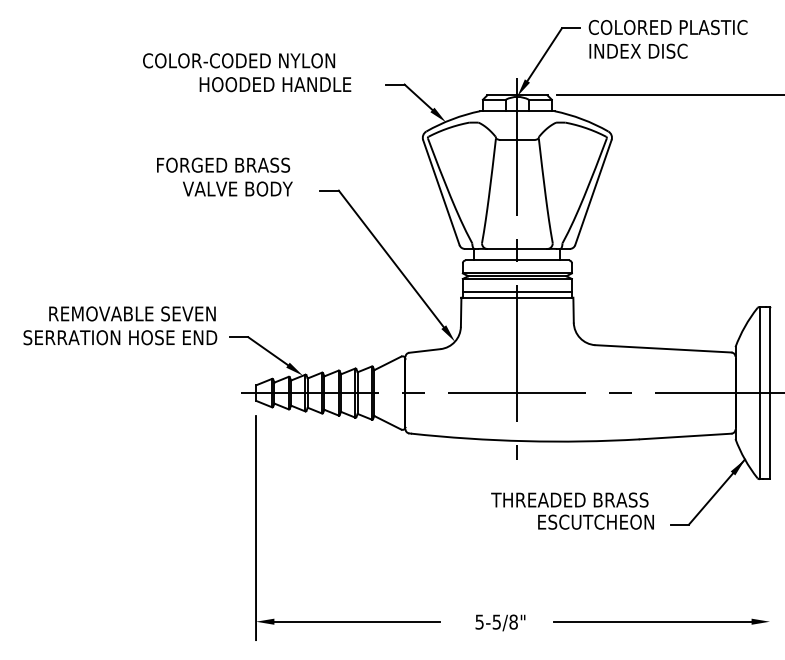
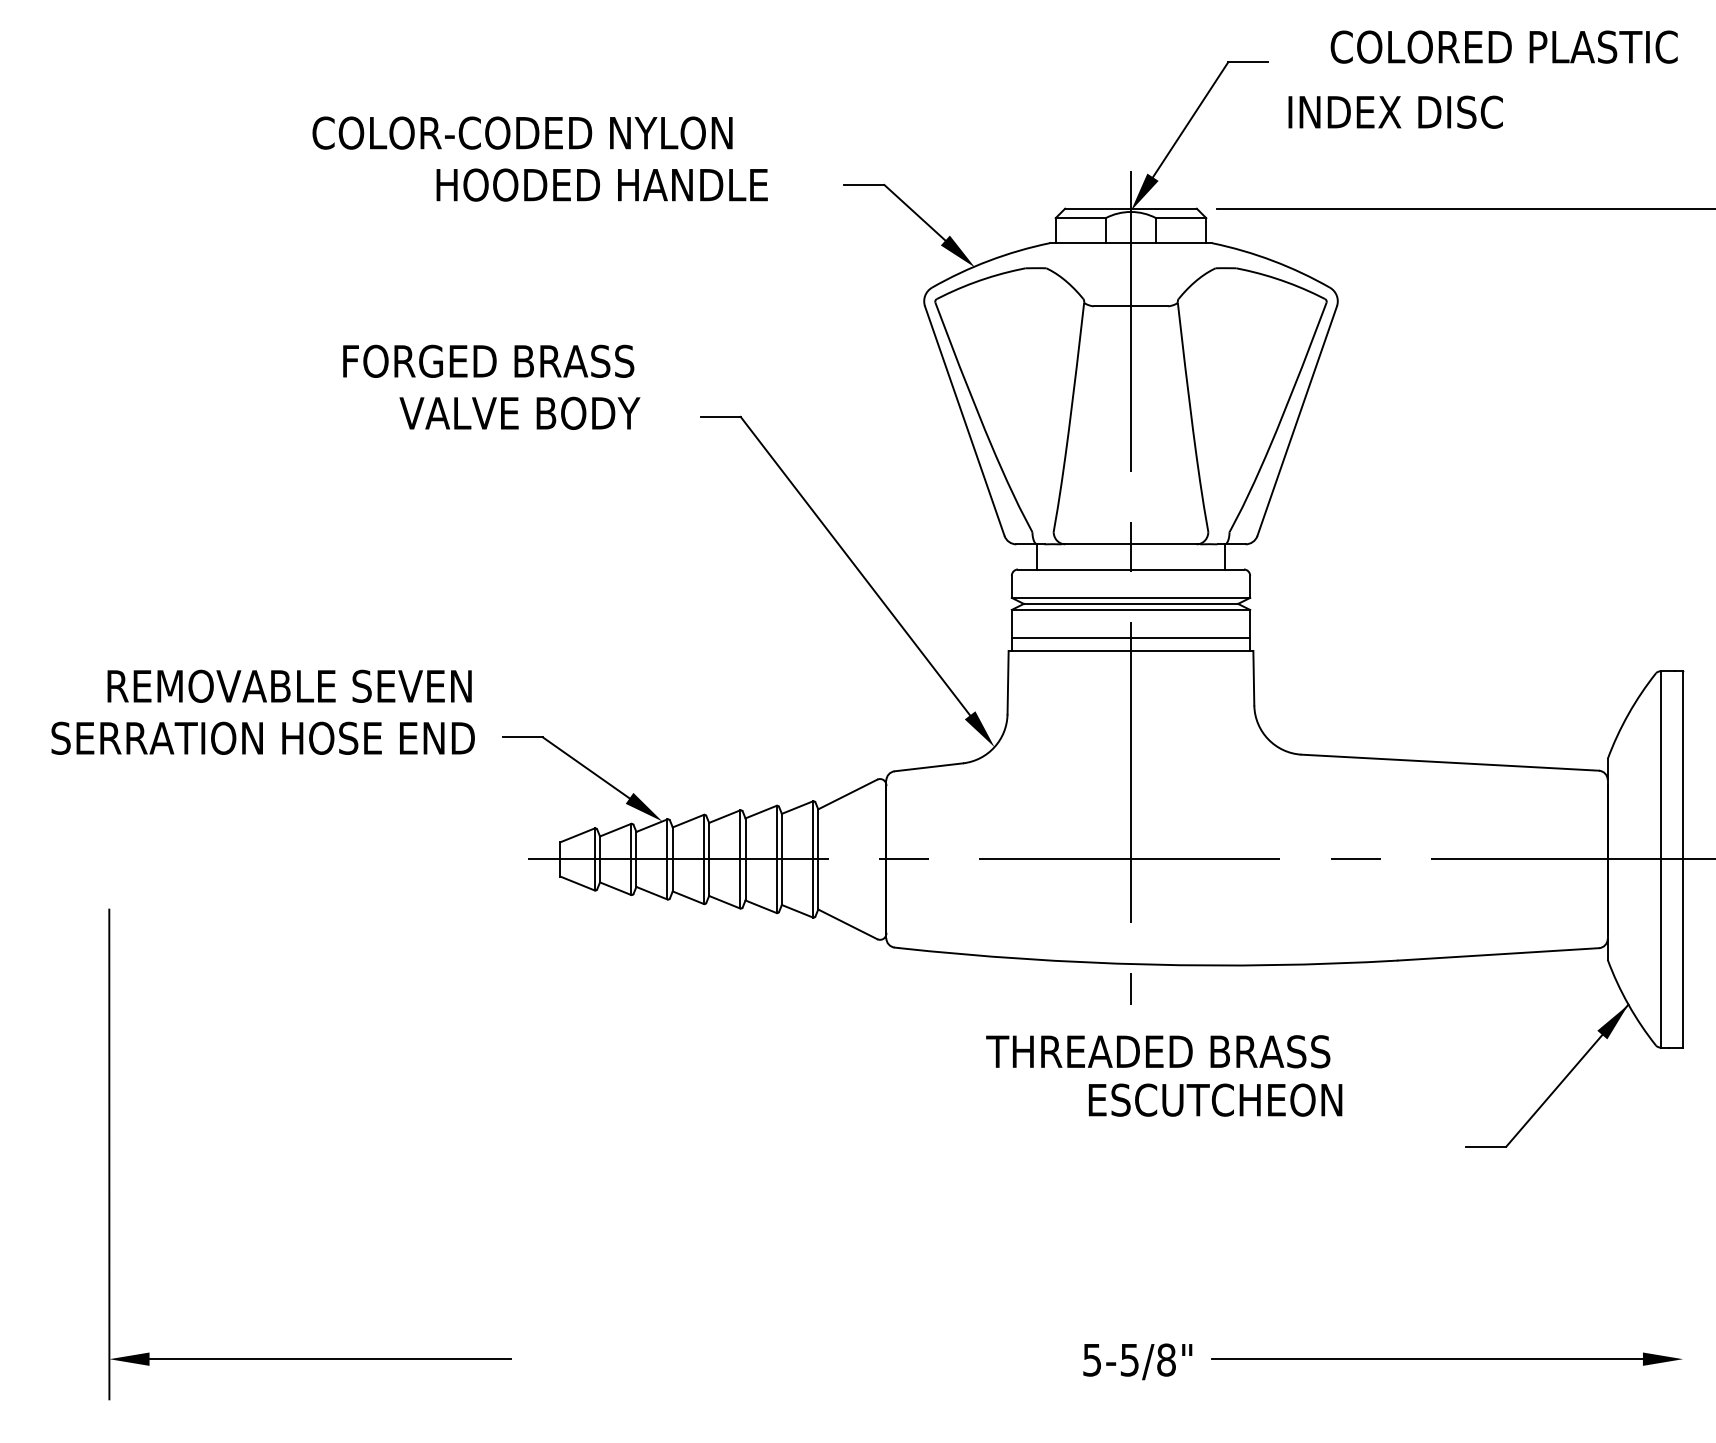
text: (667, 27) -> (1502, 47), moved
text: (572, 510) -> (1164, 1074), moved
part: (256, 527) -> (110, 1153), moved
text: (500, 622) -> (1137, 1360), moved

